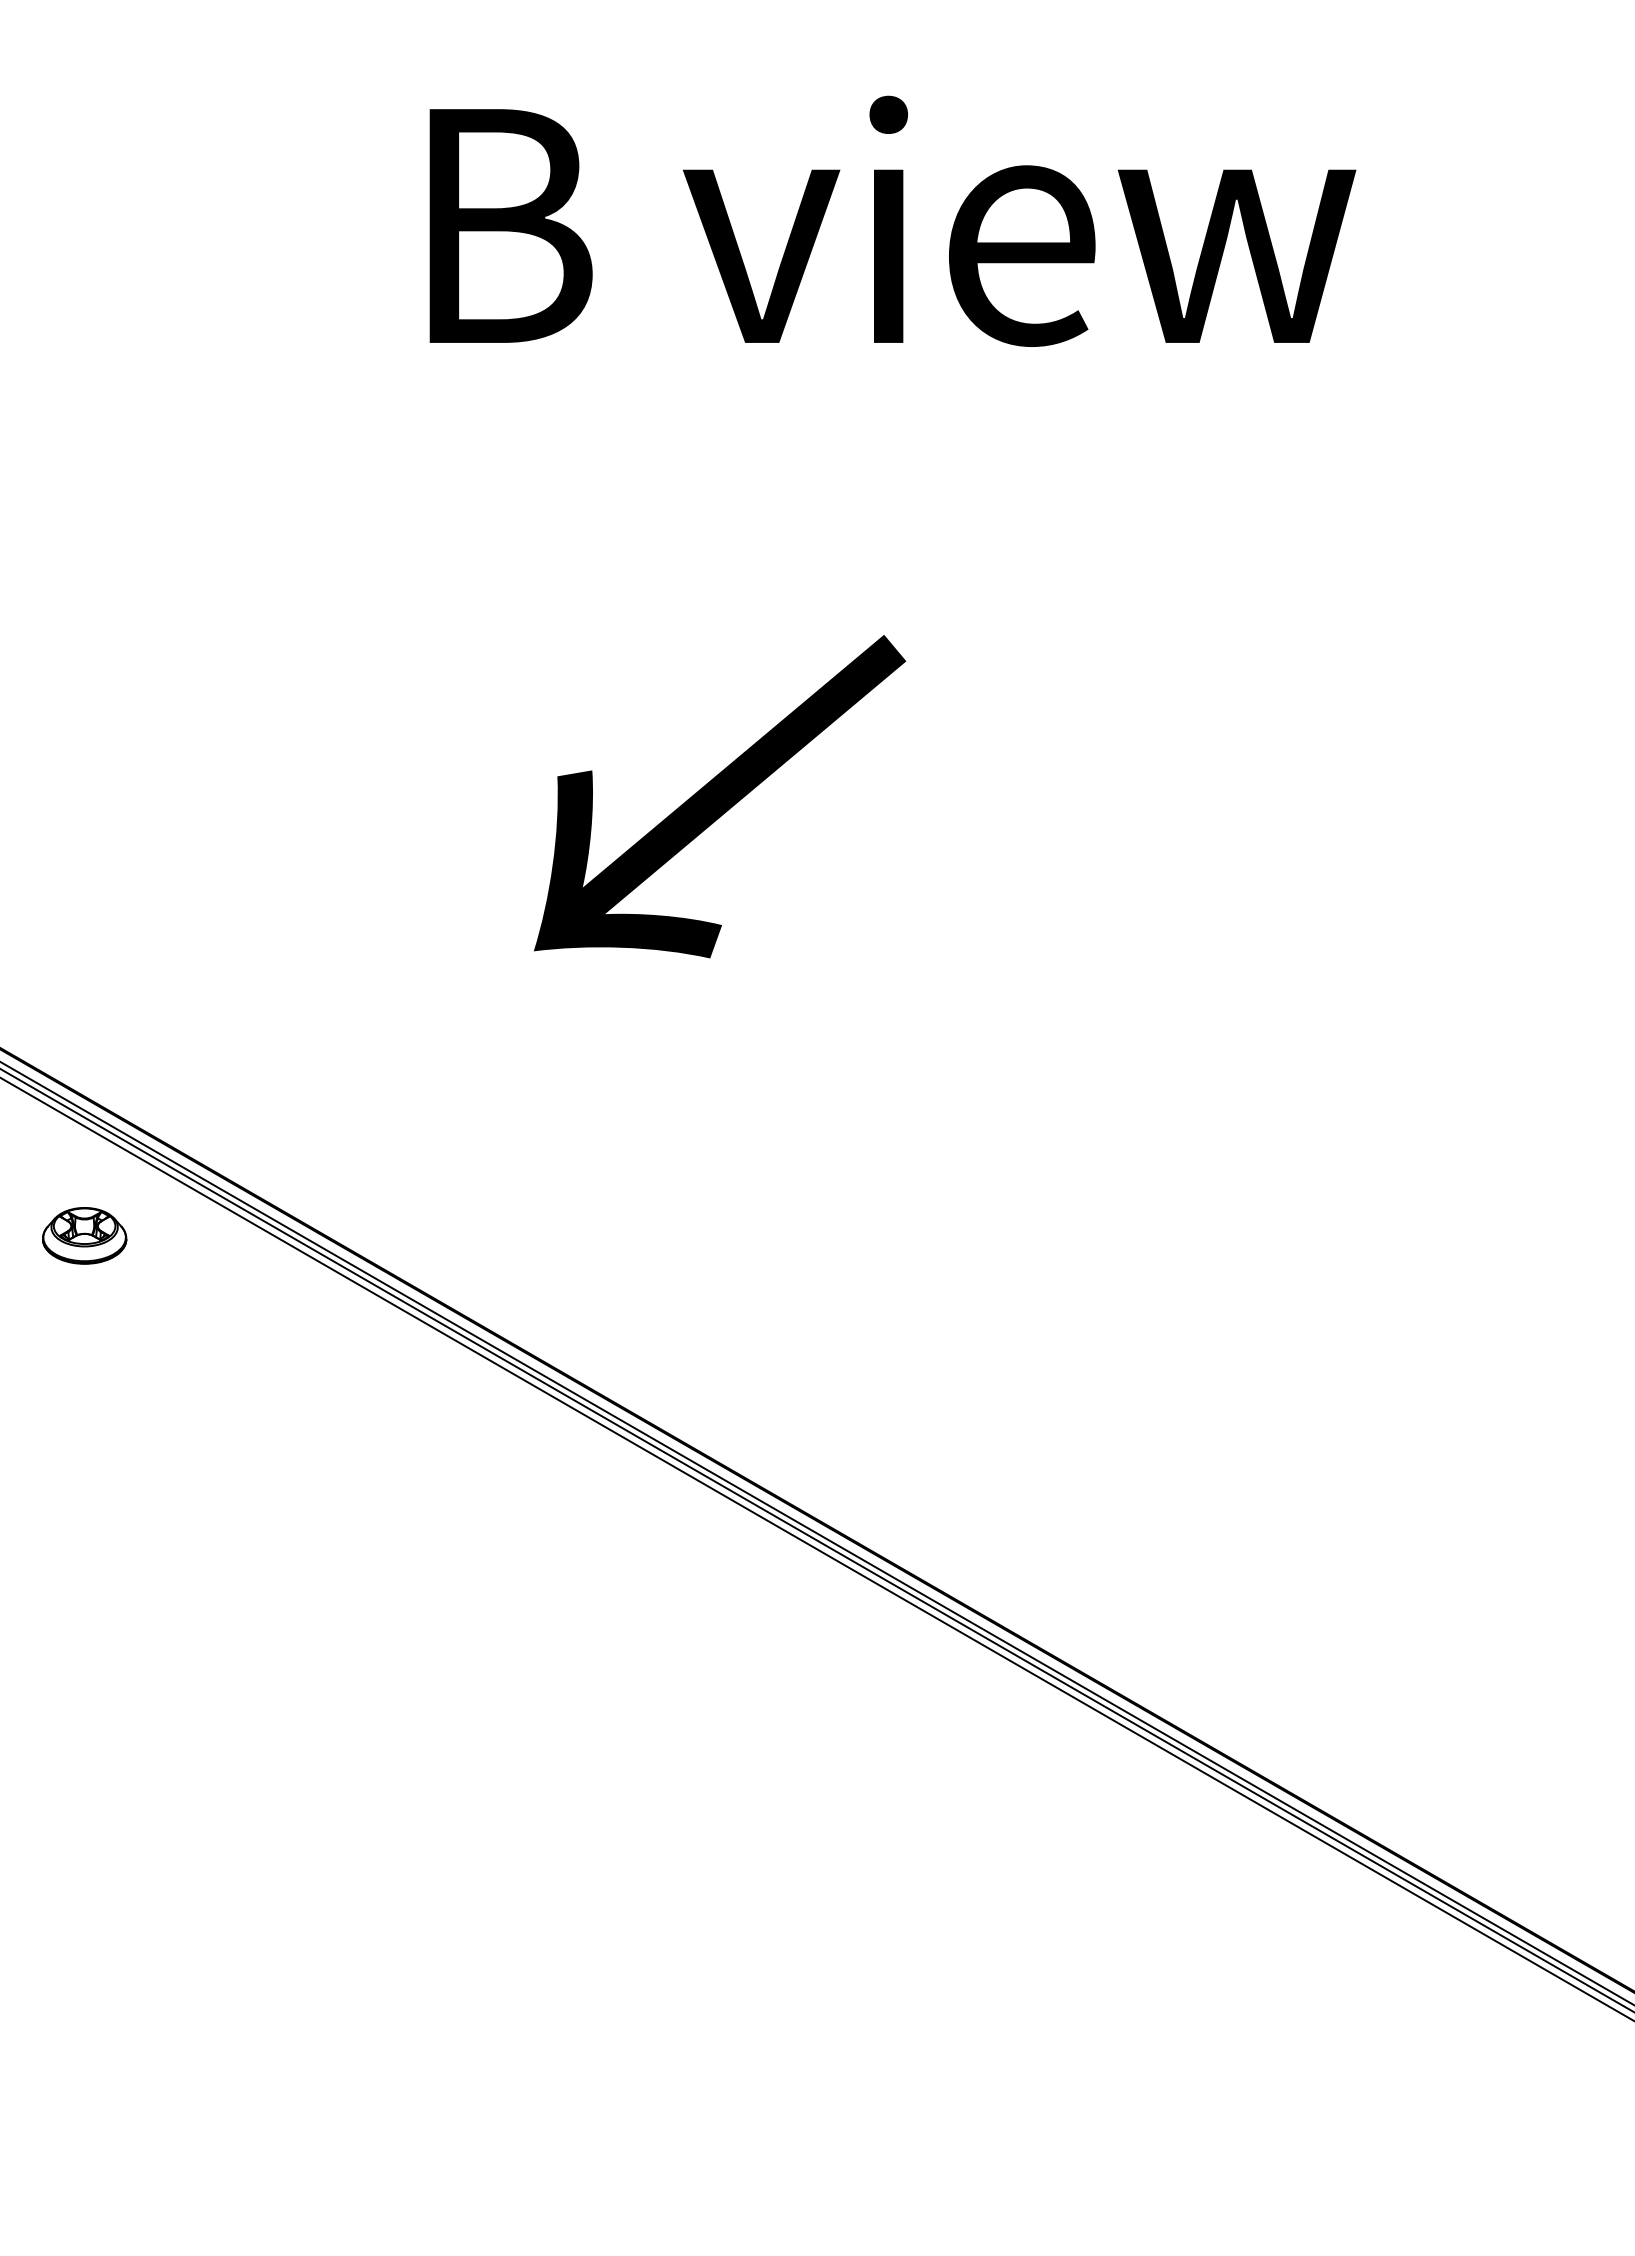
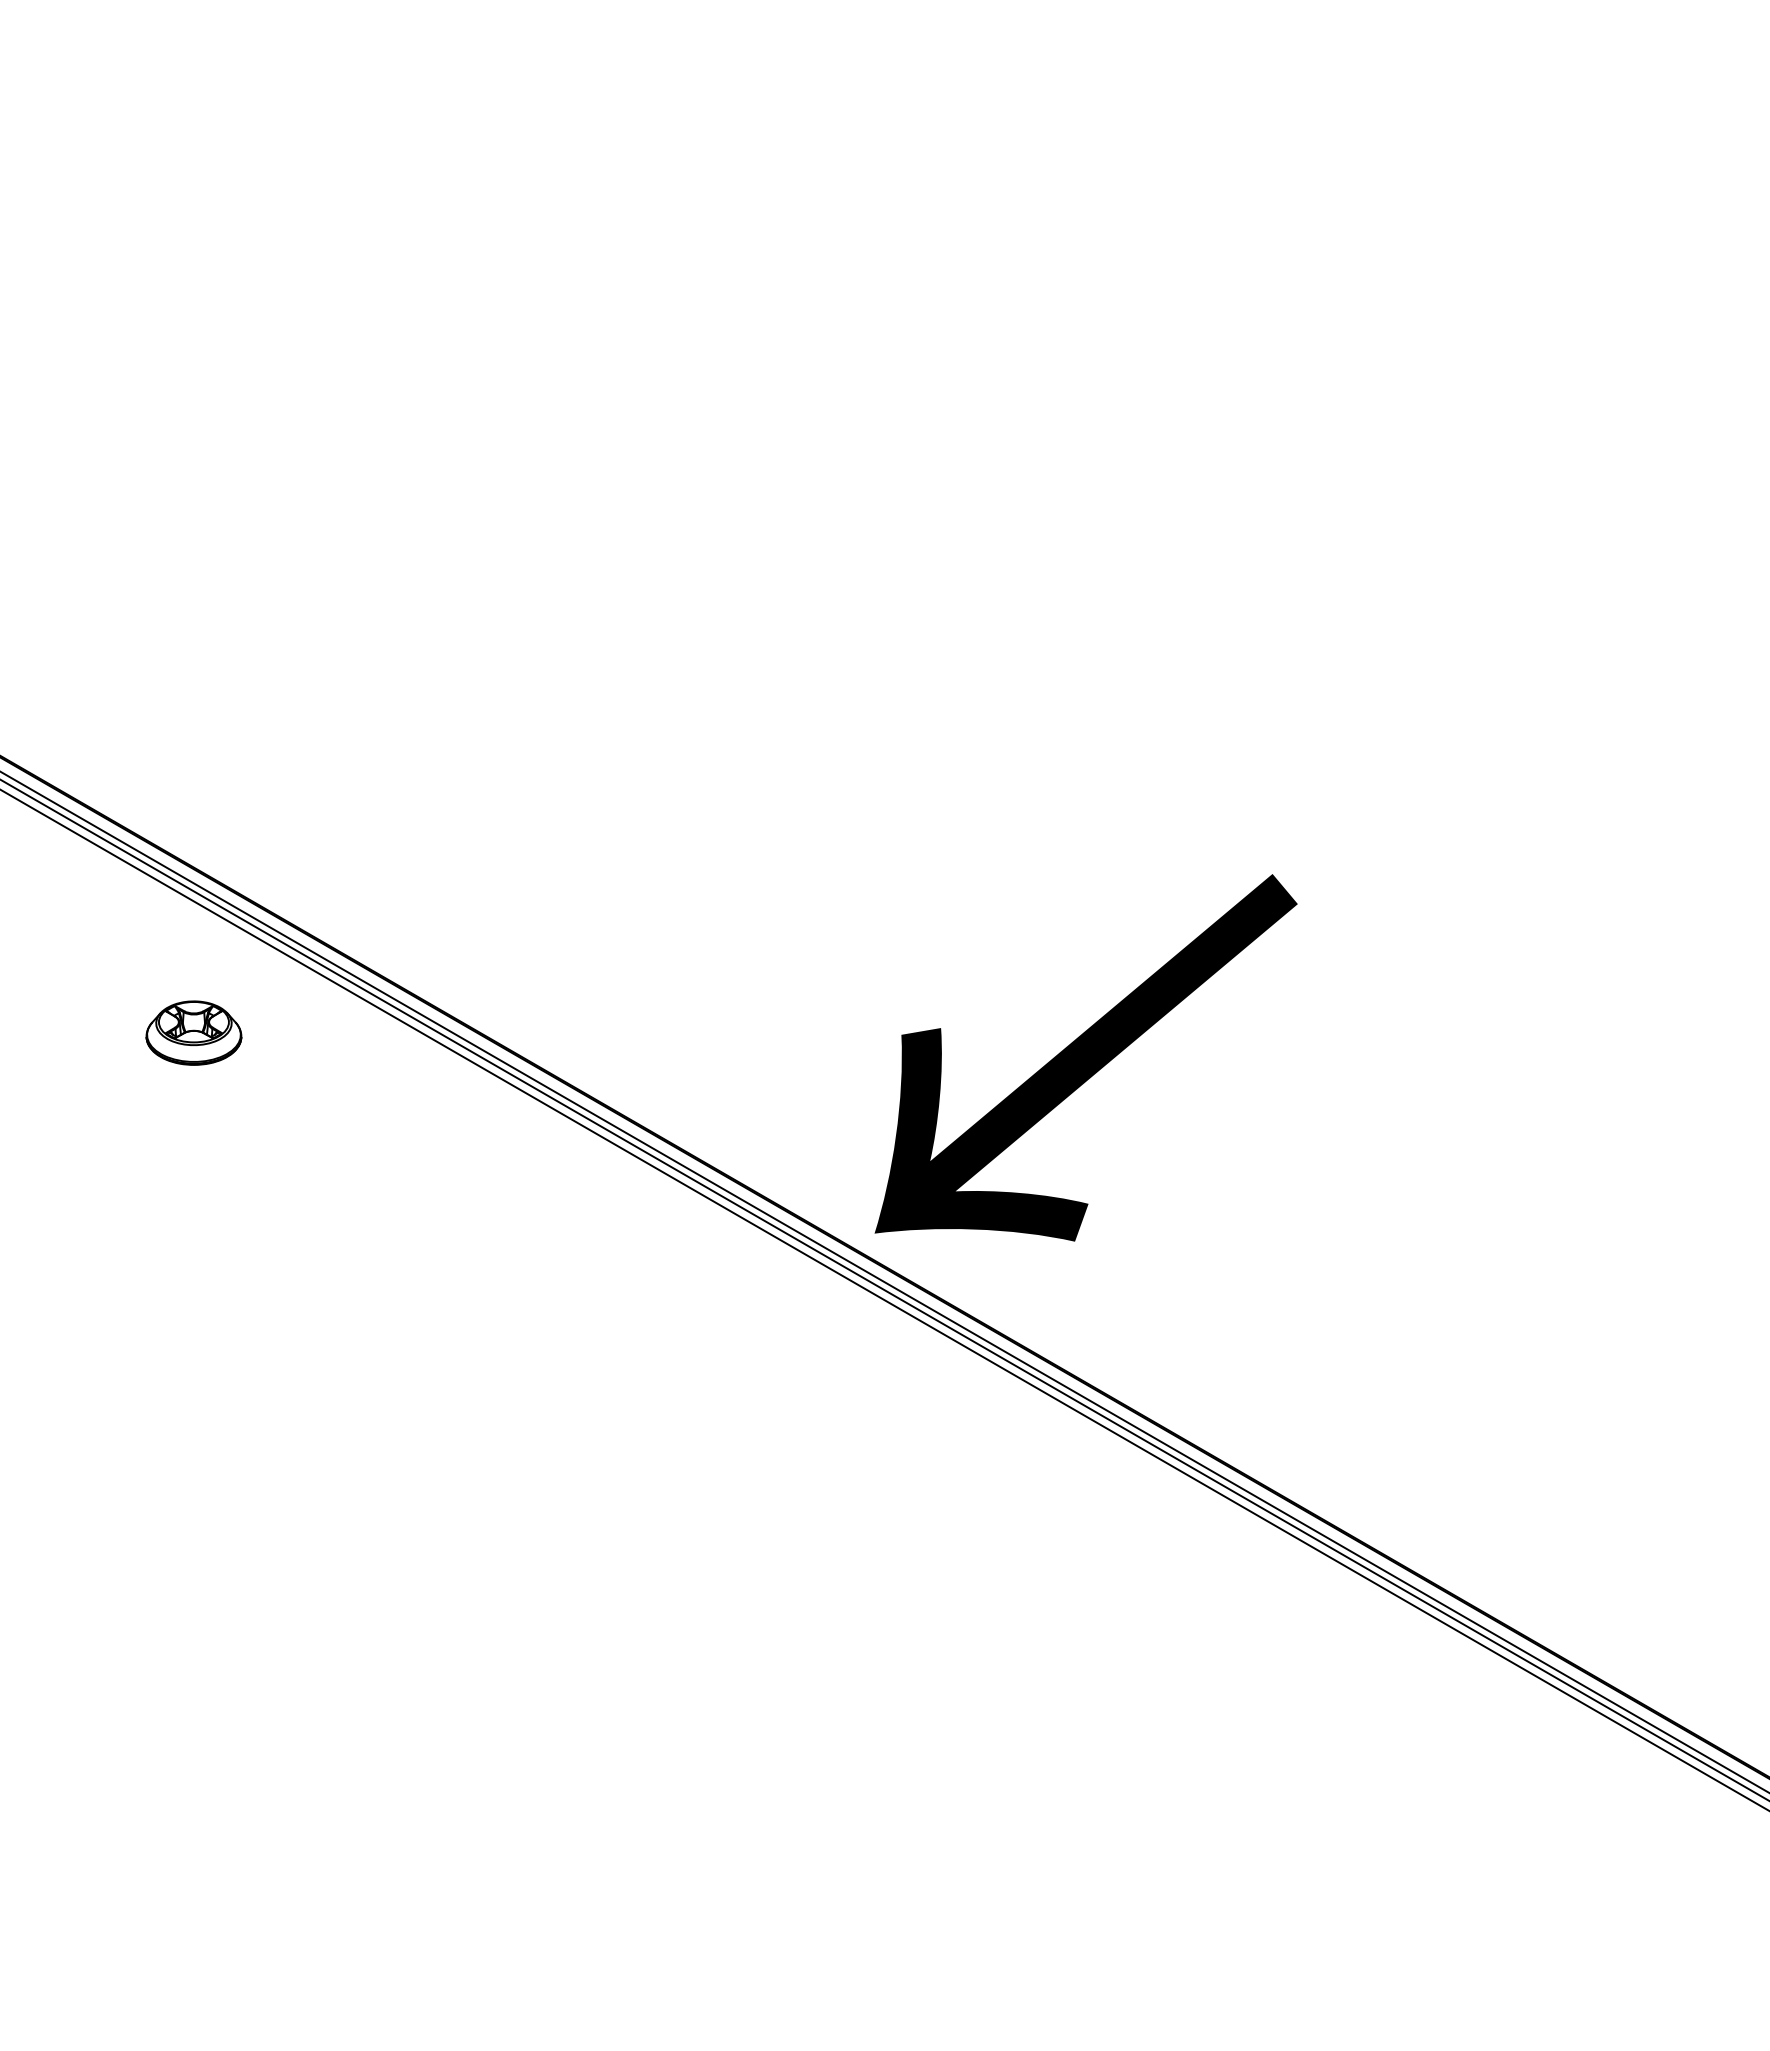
text: (720, 796) -> (1086, 1057), moved
part: (84, 1235) -> (193, 1032), moved

